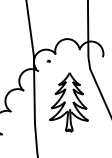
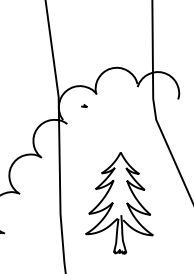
part: (68, 102) -> (118, 203), moved

